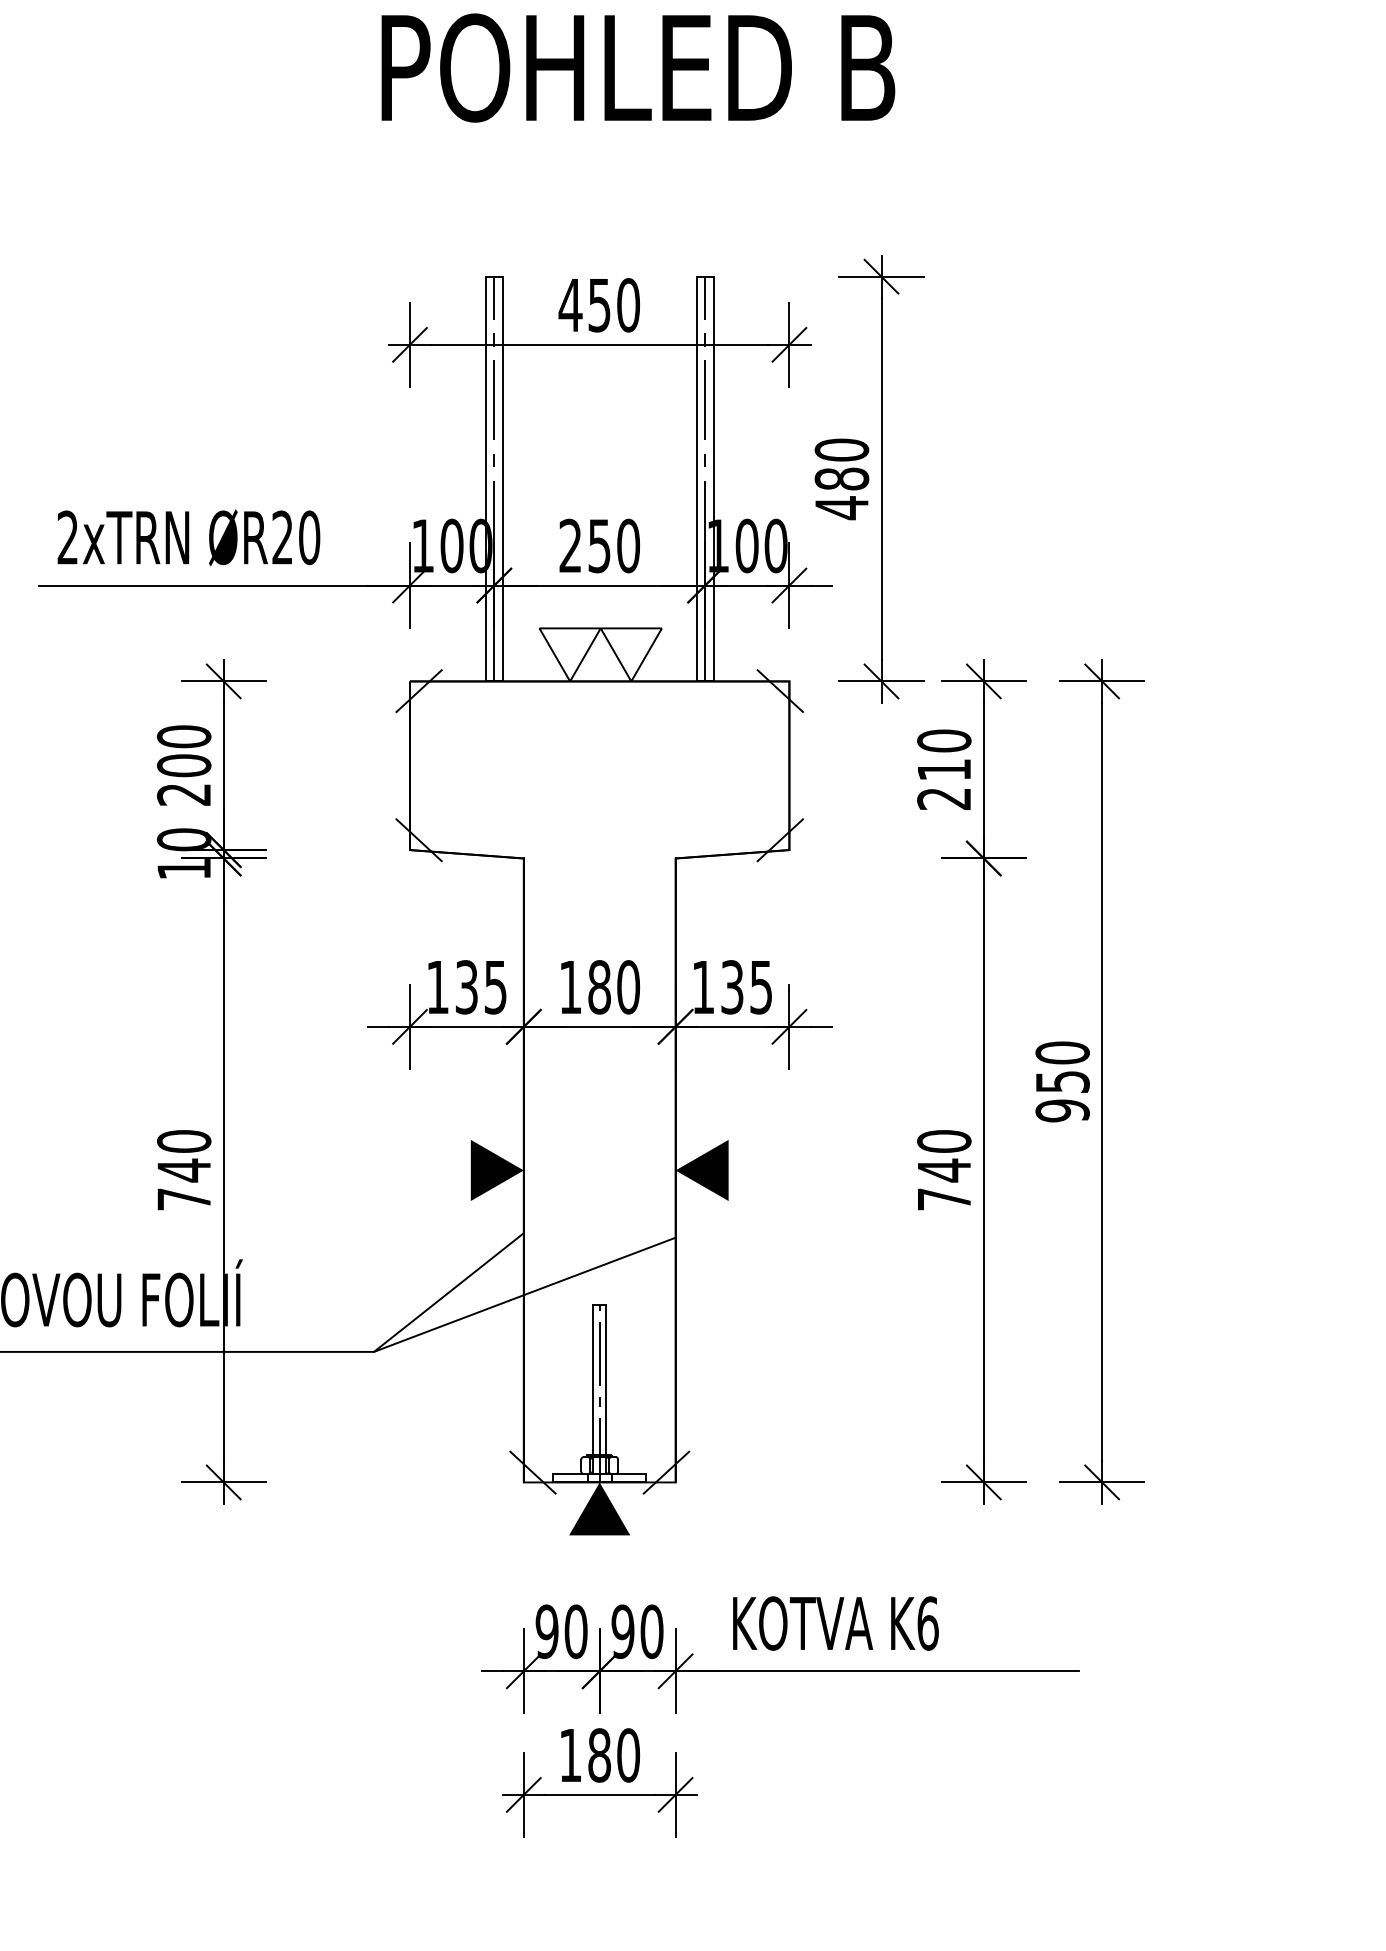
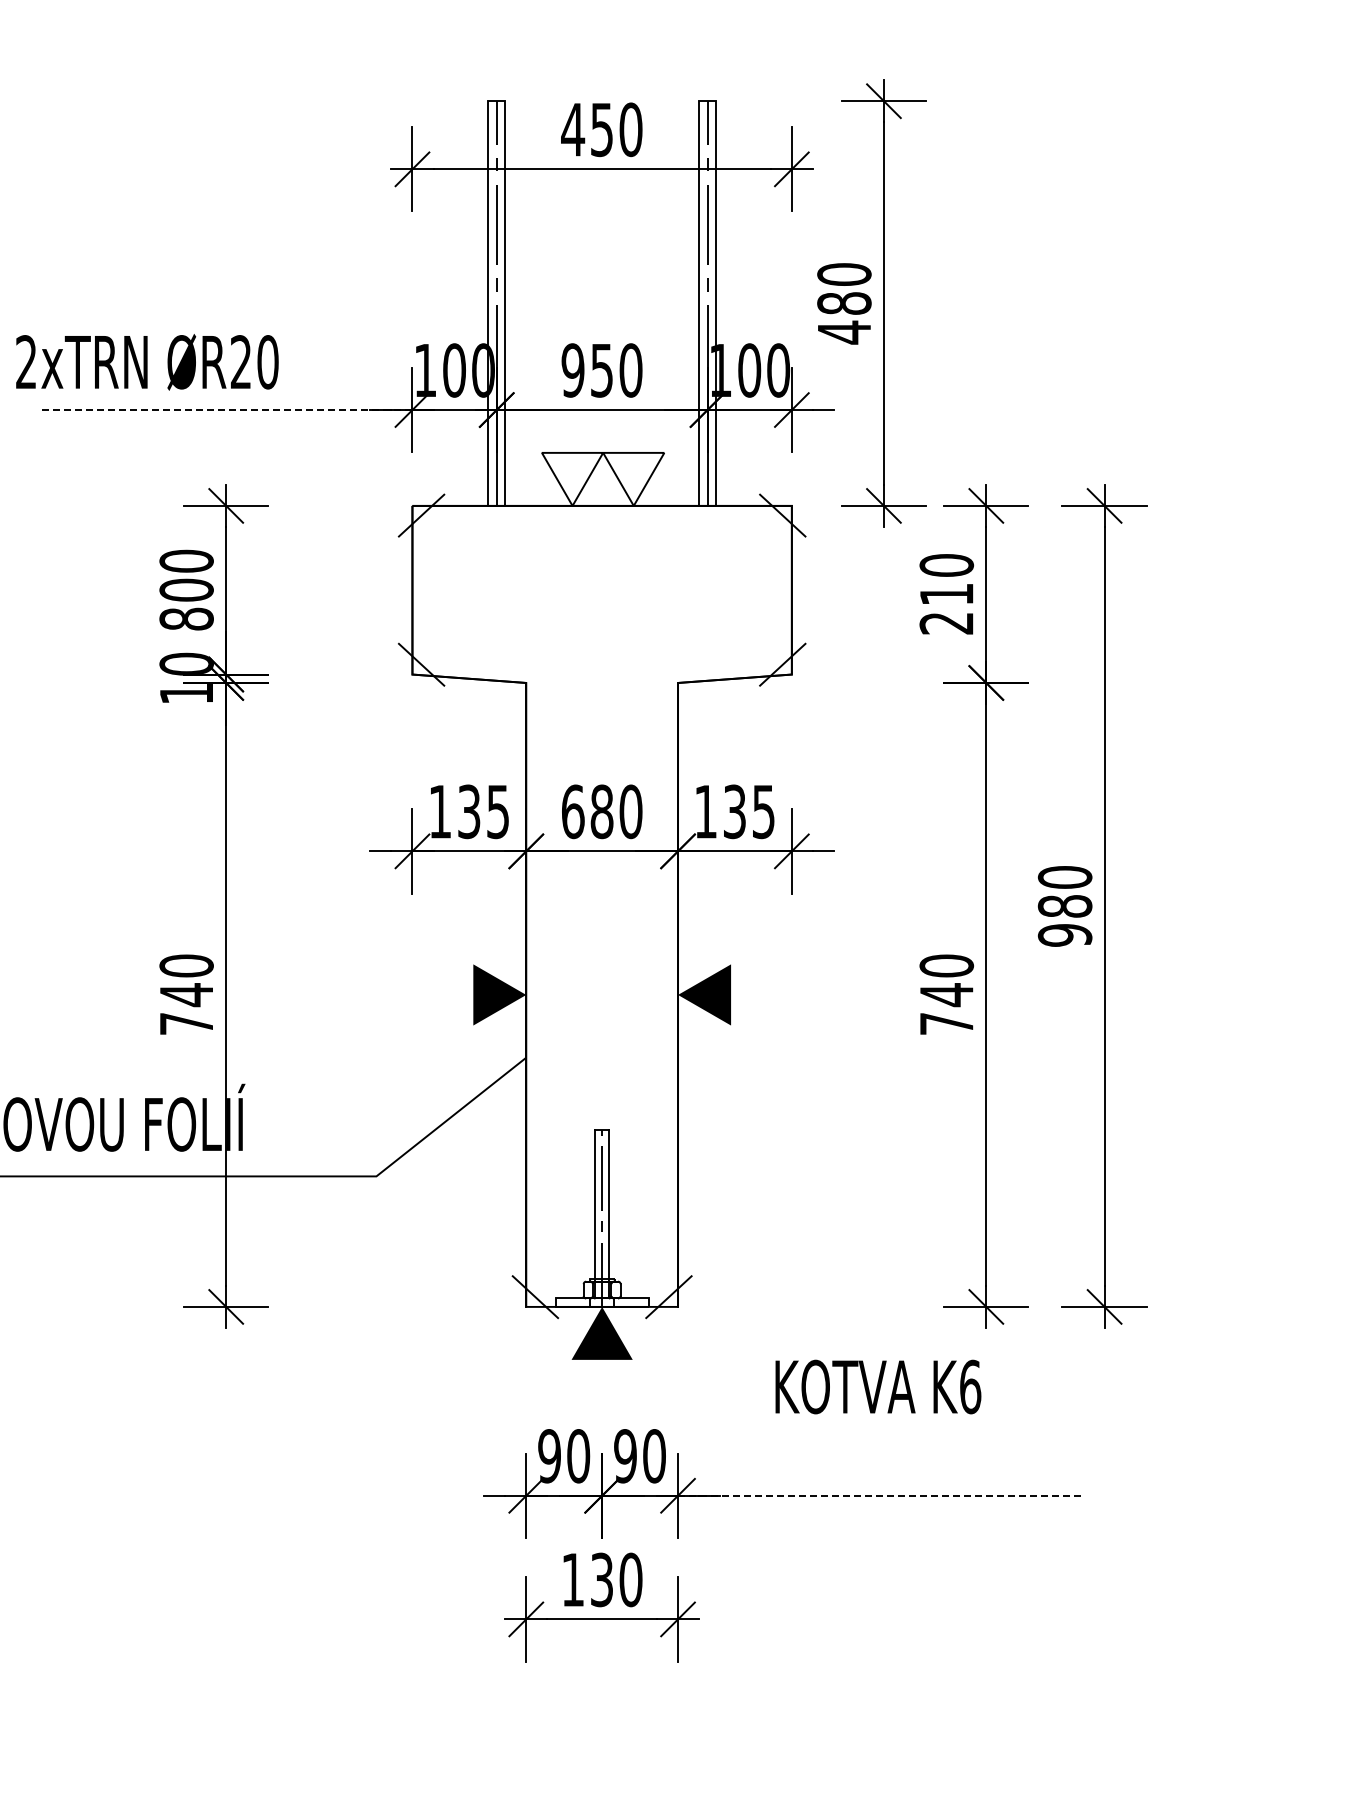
text: (188, 537) -> (146, 361), moved
text: (570, 545) -> (572, 369), 250 -> 950
line: (224, 585) -> (226, 409), solid -> dashed
text: (184, 794) -> (186, 618), 200 -> 800
text: (570, 987) -> (572, 811), 180 -> 680
text: (1062, 1081) -> (1064, 905), 950 -> 980
line: (524, 1294) -> (526, 1118), removed
text: (835, 1623) -> (877, 1386), moved
line: (877, 1671) -> (879, 1495), solid -> dashed
text: (599, 1755) -> (601, 1579), 180 -> 130

